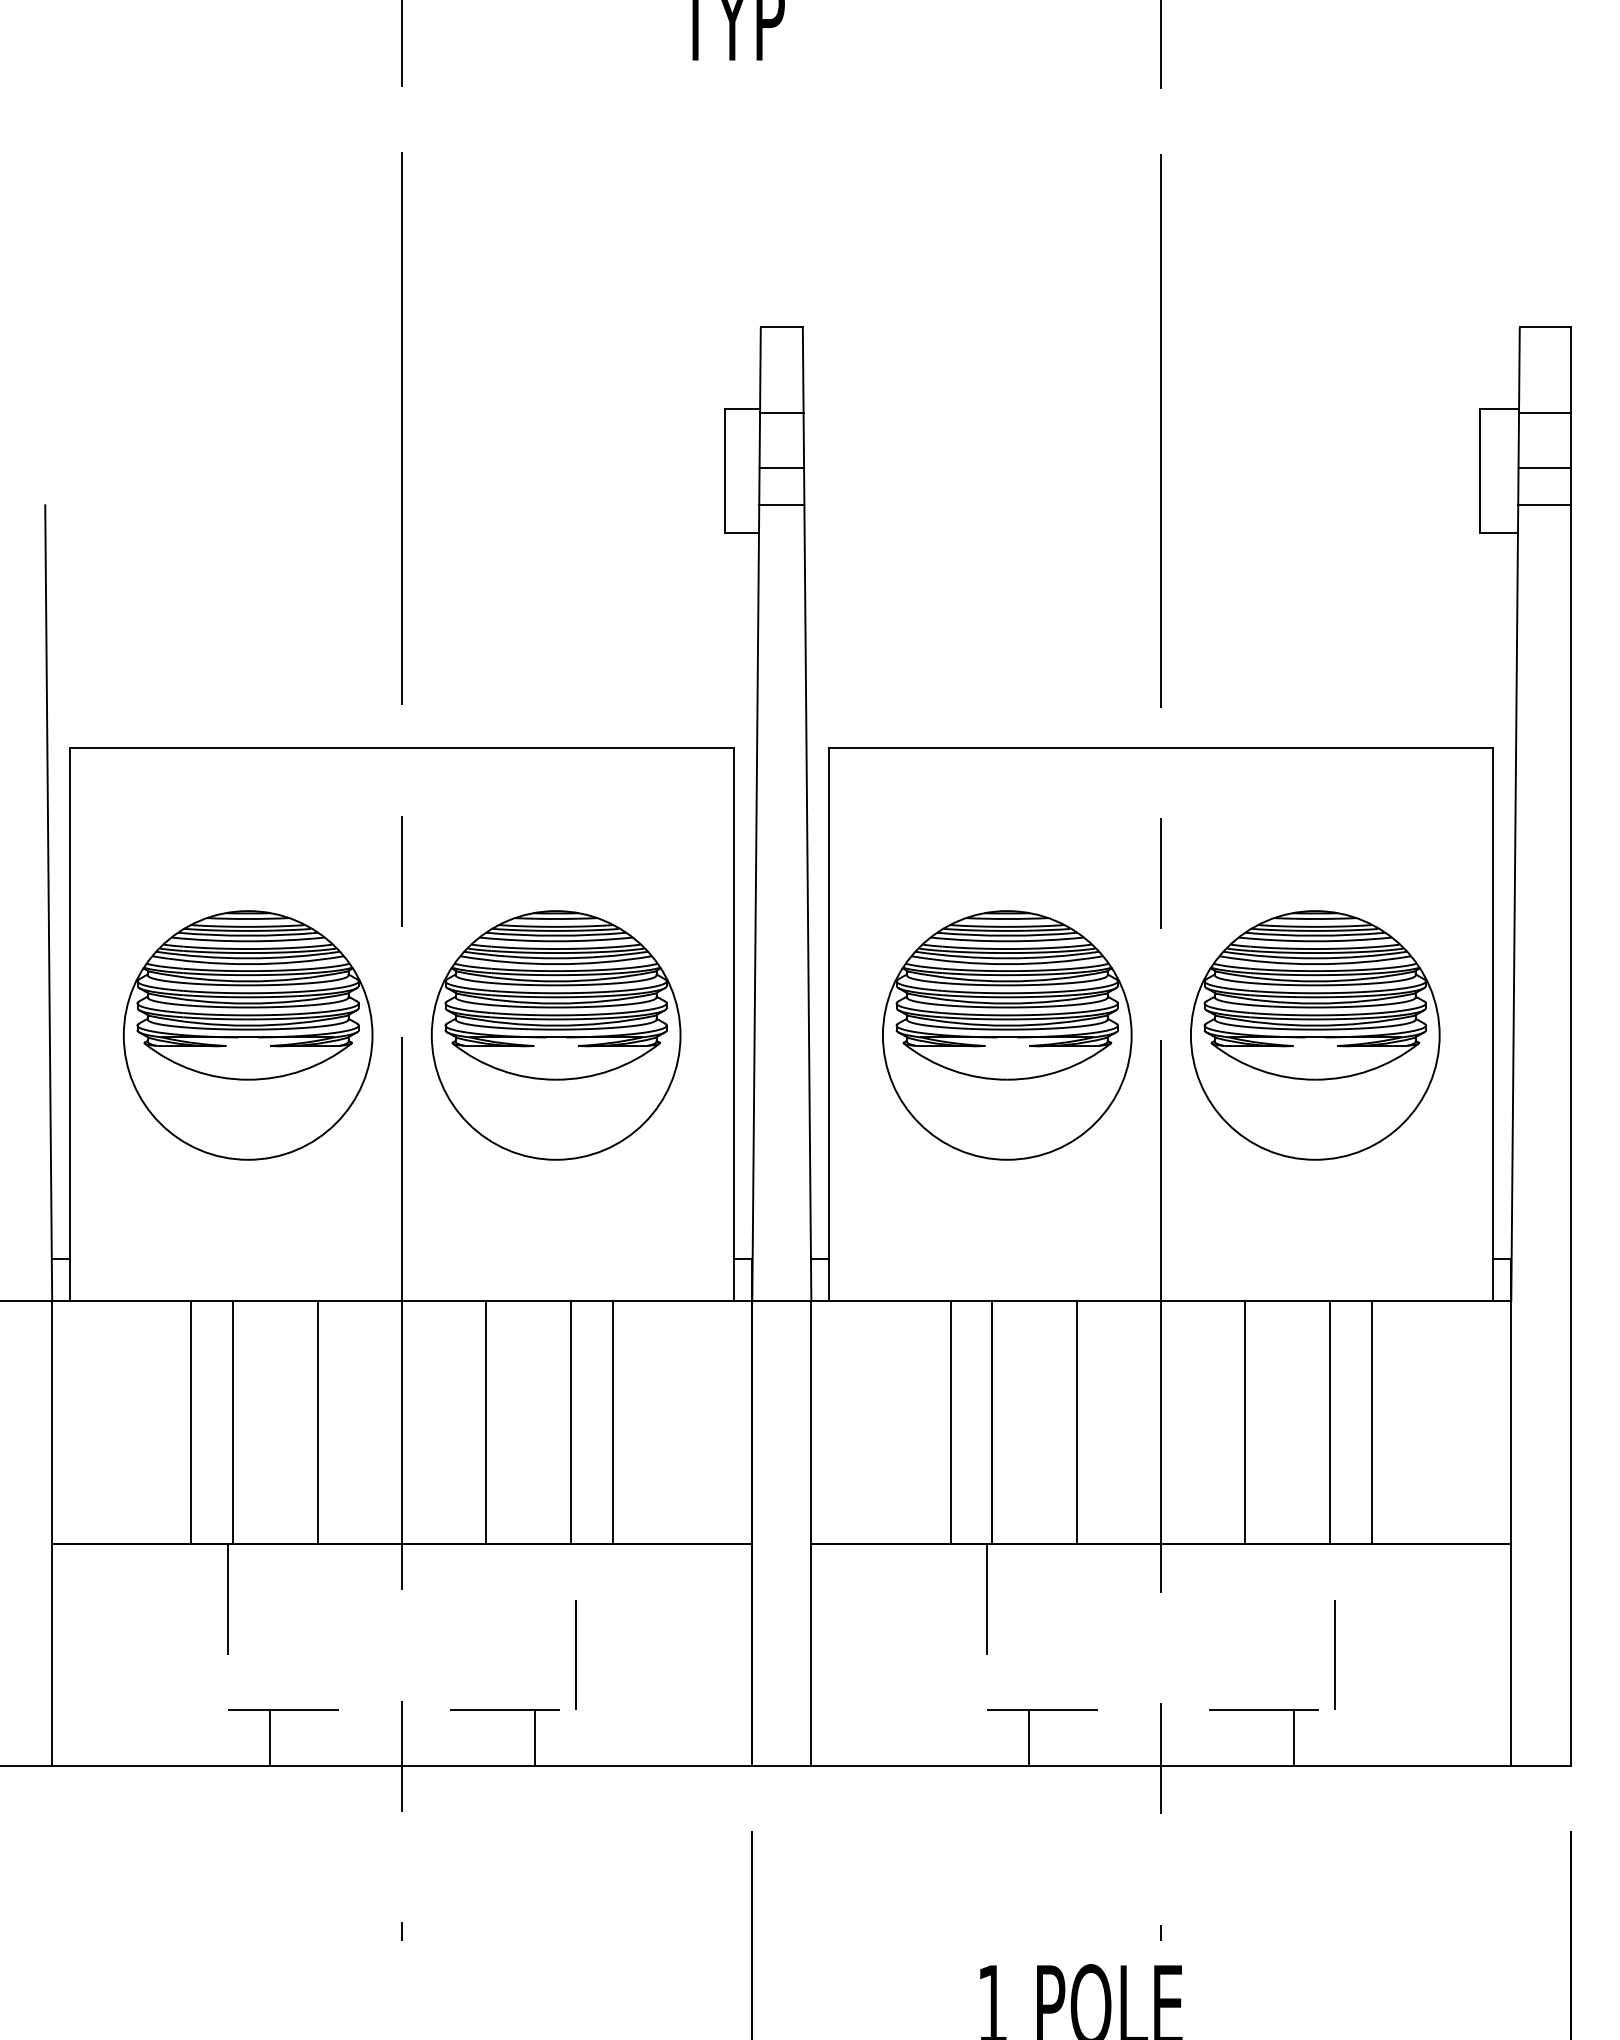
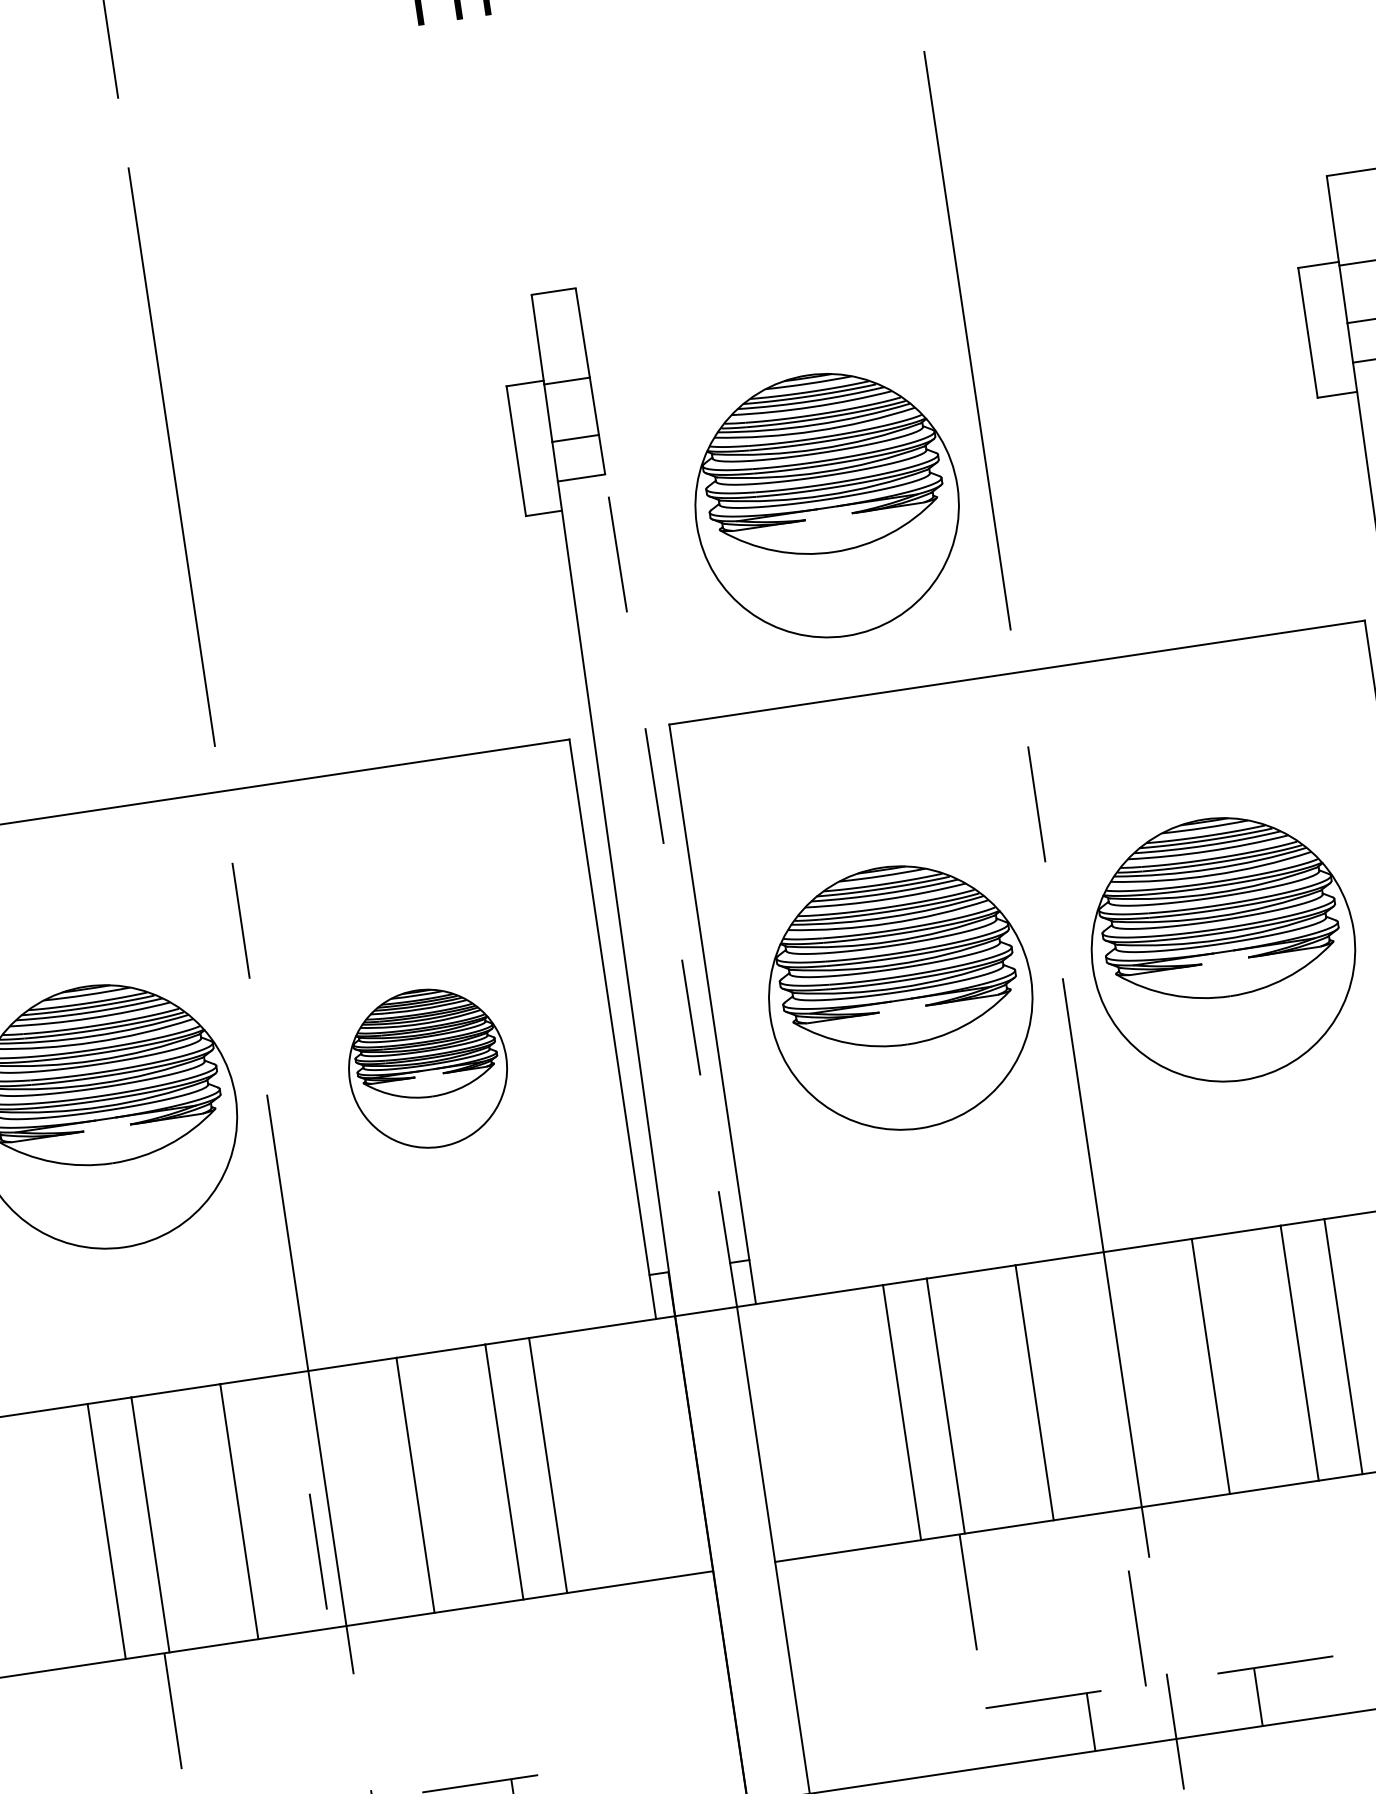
part: (1007, 565) -> (827, 505), added
line: (807, 903) -> (670, 891), solid -> dashed
part: (555, 1035) -> (427, 1068), size x0.6
line: (575, 1654) -> (317, 1551), moved
line: (1334, 1654) -> (1136, 1628), moved
line: (1028, 1737) -> (1090, 1721), moved
line: (1293, 1737) -> (1258, 1696), moved

